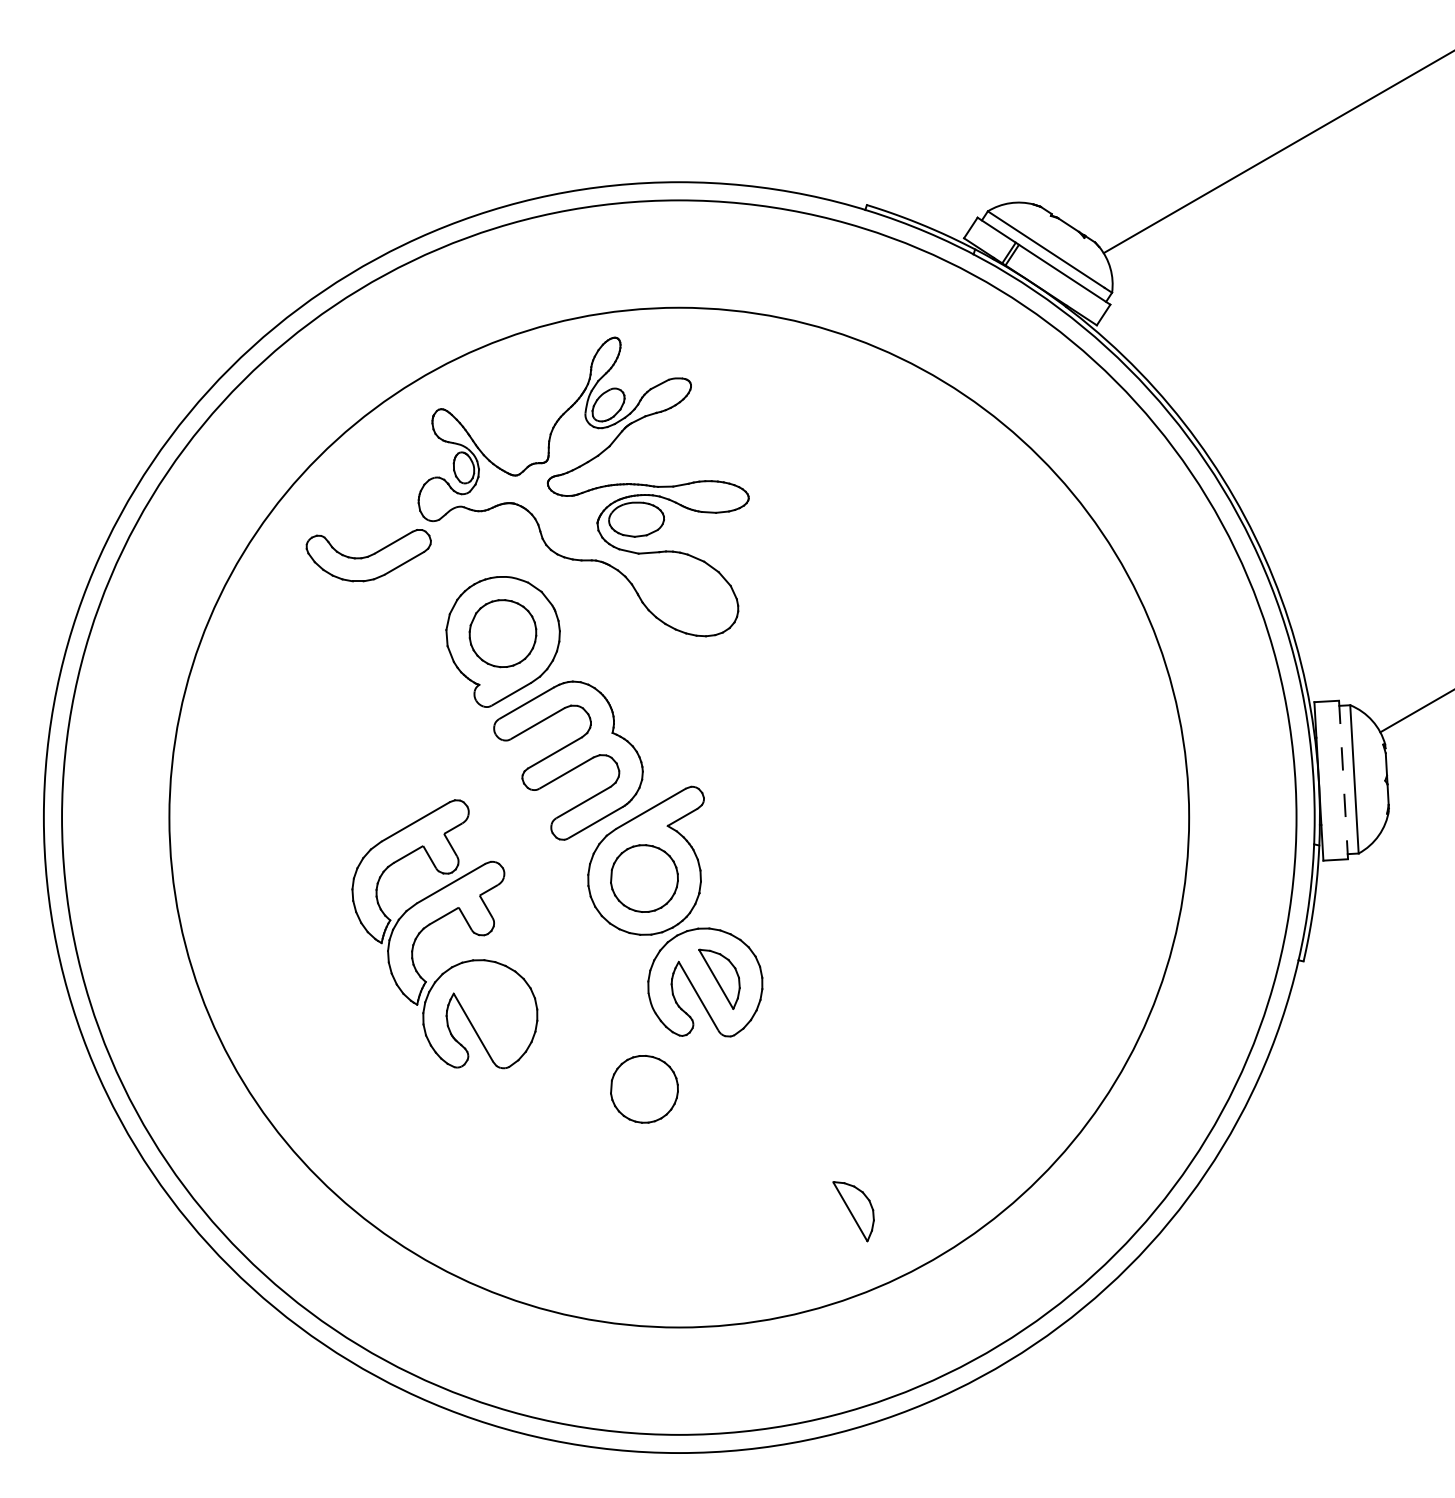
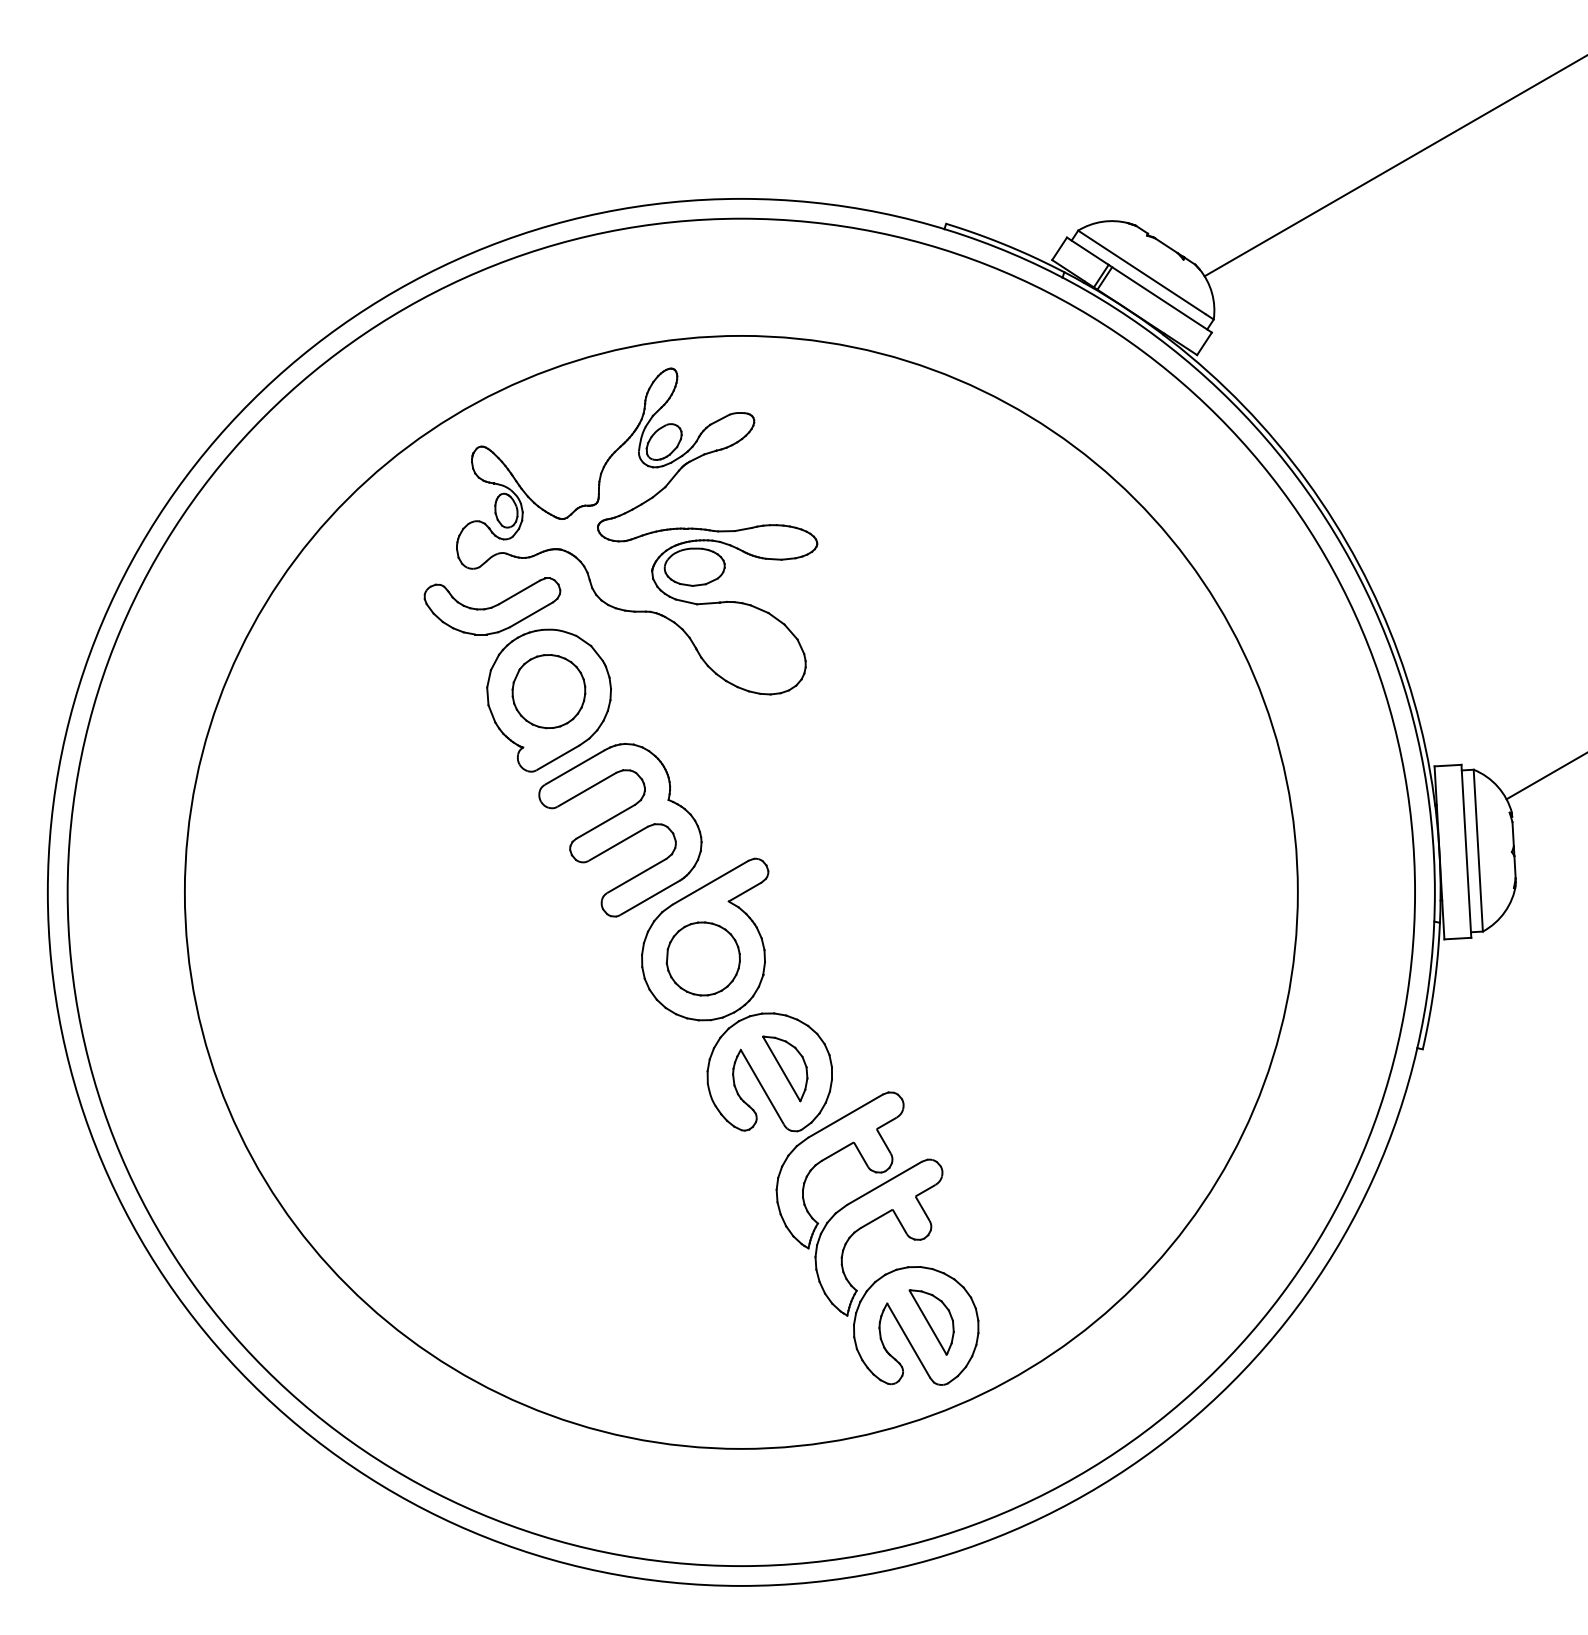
part: (368, 555) -> (492, 606), moved
line: (1343, 780) -> (1466, 851), dashed -> solid
part: (437, 921) -> (869, 1224), moved
part: (643, 1088) -> (702, 1188), removed

